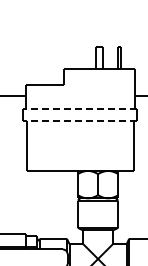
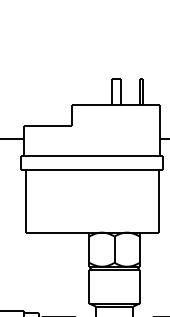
line: (79, 109) -> (91, 156), dashed -> solid
line: (79, 120) -> (91, 169), dashed -> solid

